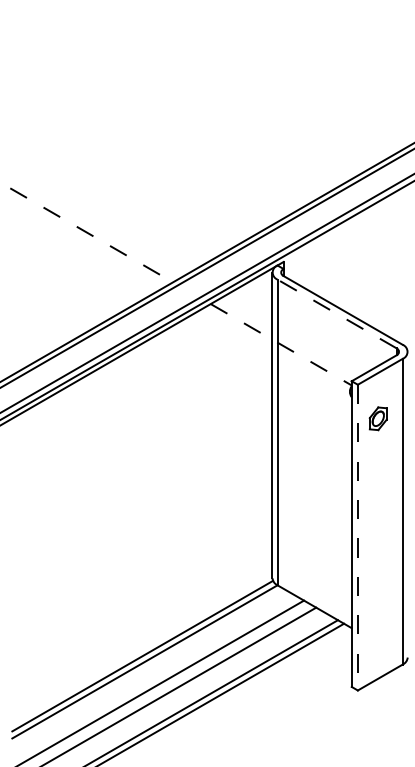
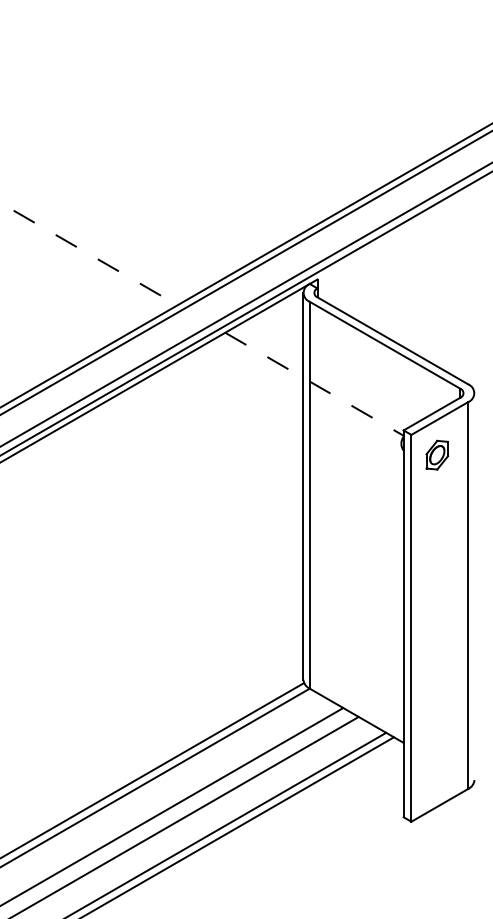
line: (337, 313) -> (385, 344), dashed -> solid
part: (377, 418) -> (436, 454), moved
line: (357, 537) -> (410, 628), dashed -> solid

